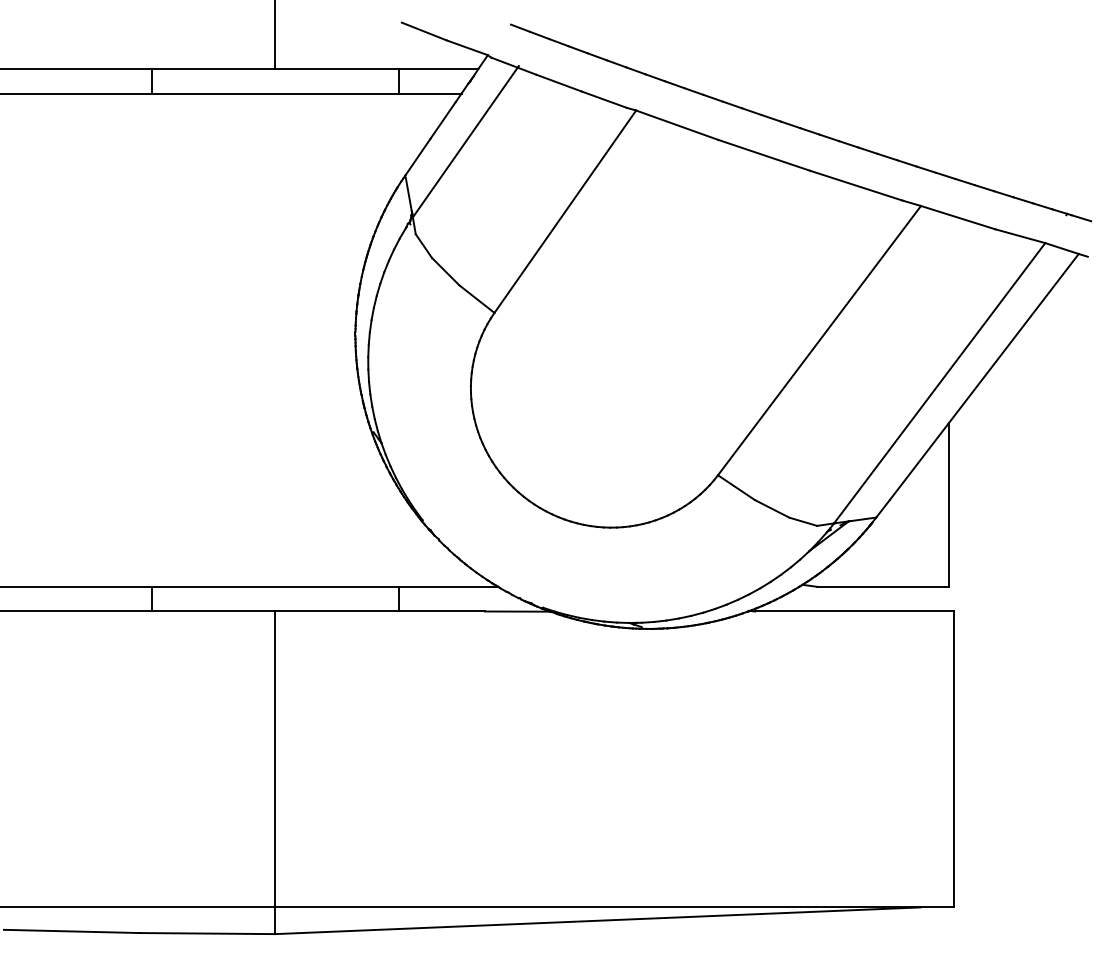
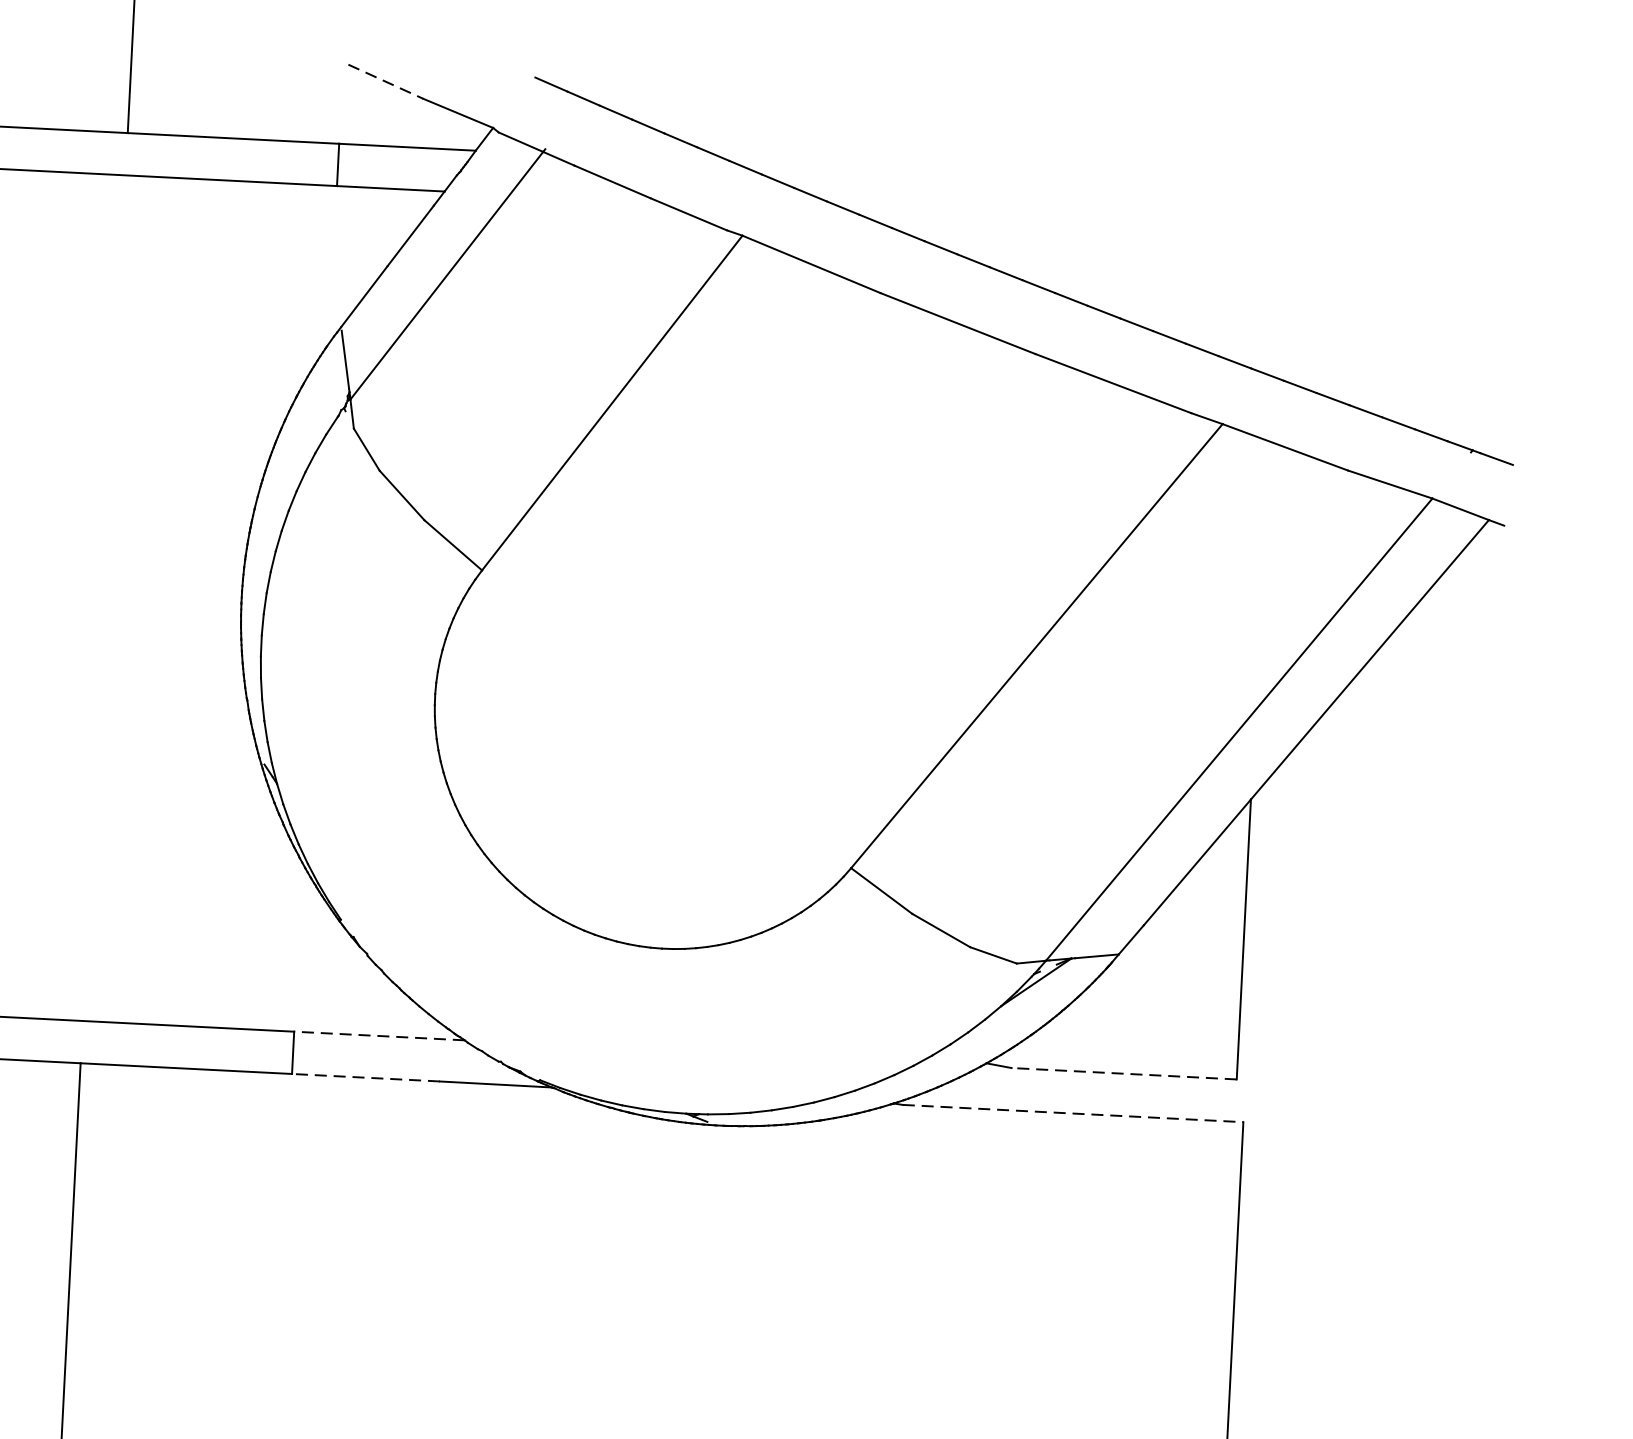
line: (424, 31) -> (386, 81), solid -> dashed
line: (448, 586) -> (379, 1035), solid -> dashed
line: (882, 586) -> (1123, 1073), solid -> dashed
line: (441, 611) -> (365, 1077), solid -> dashed
line: (854, 611) -> (1073, 1113), solid -> dashed

